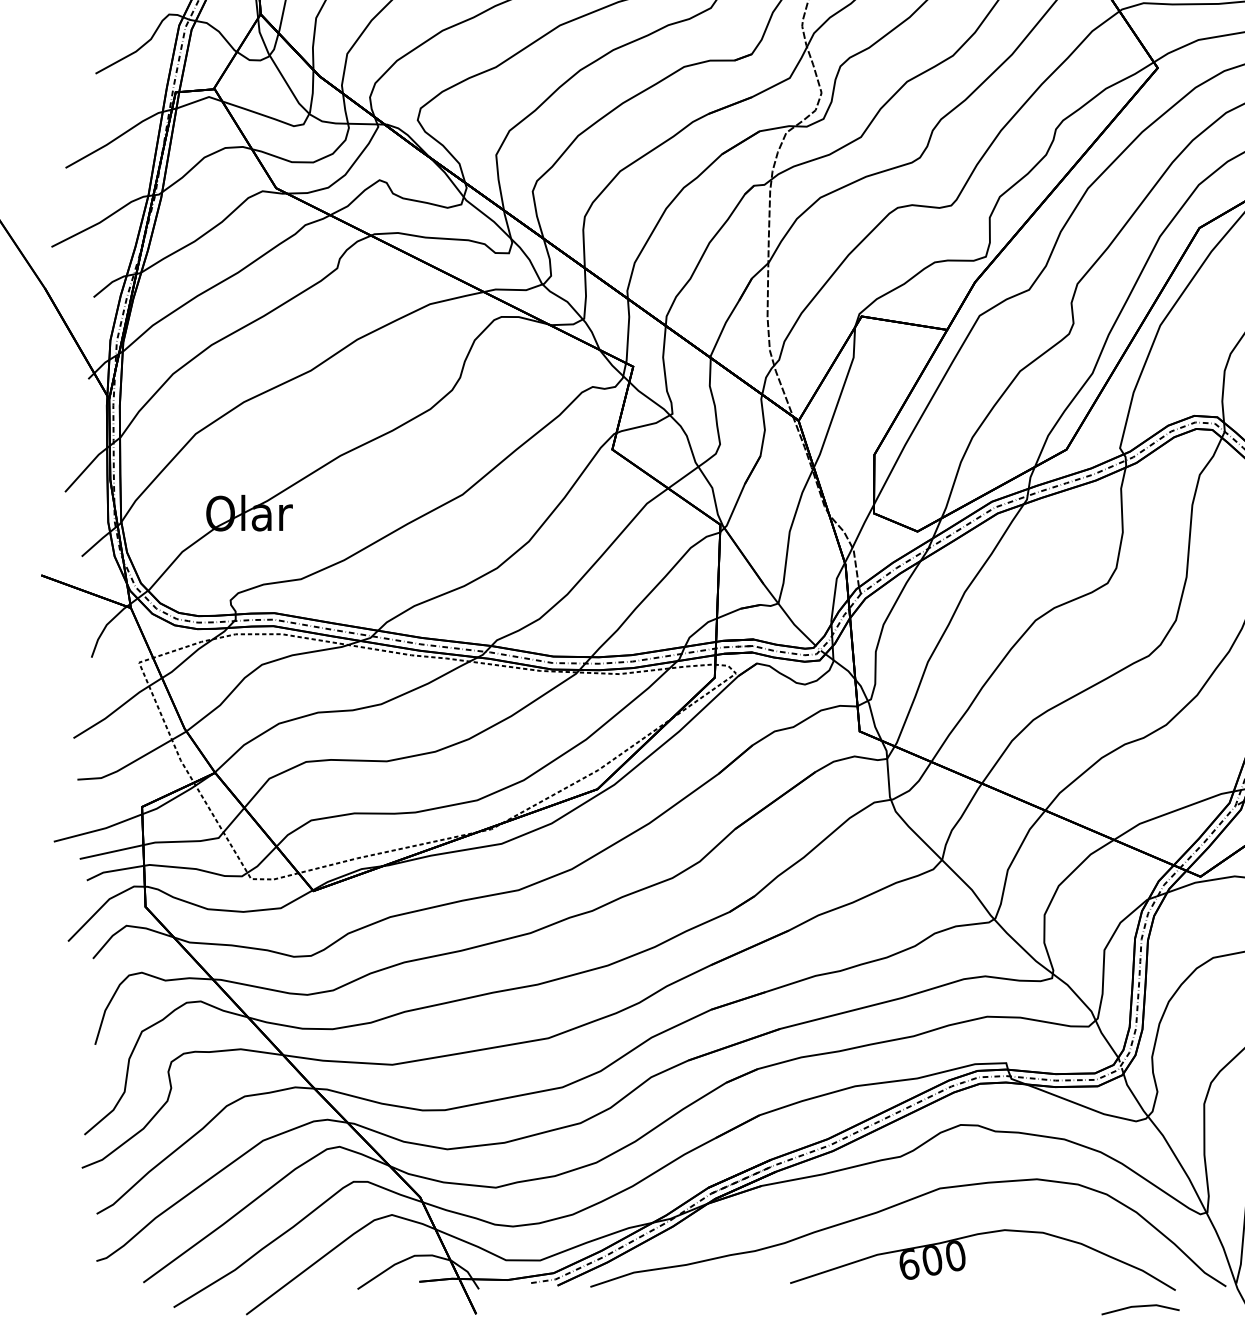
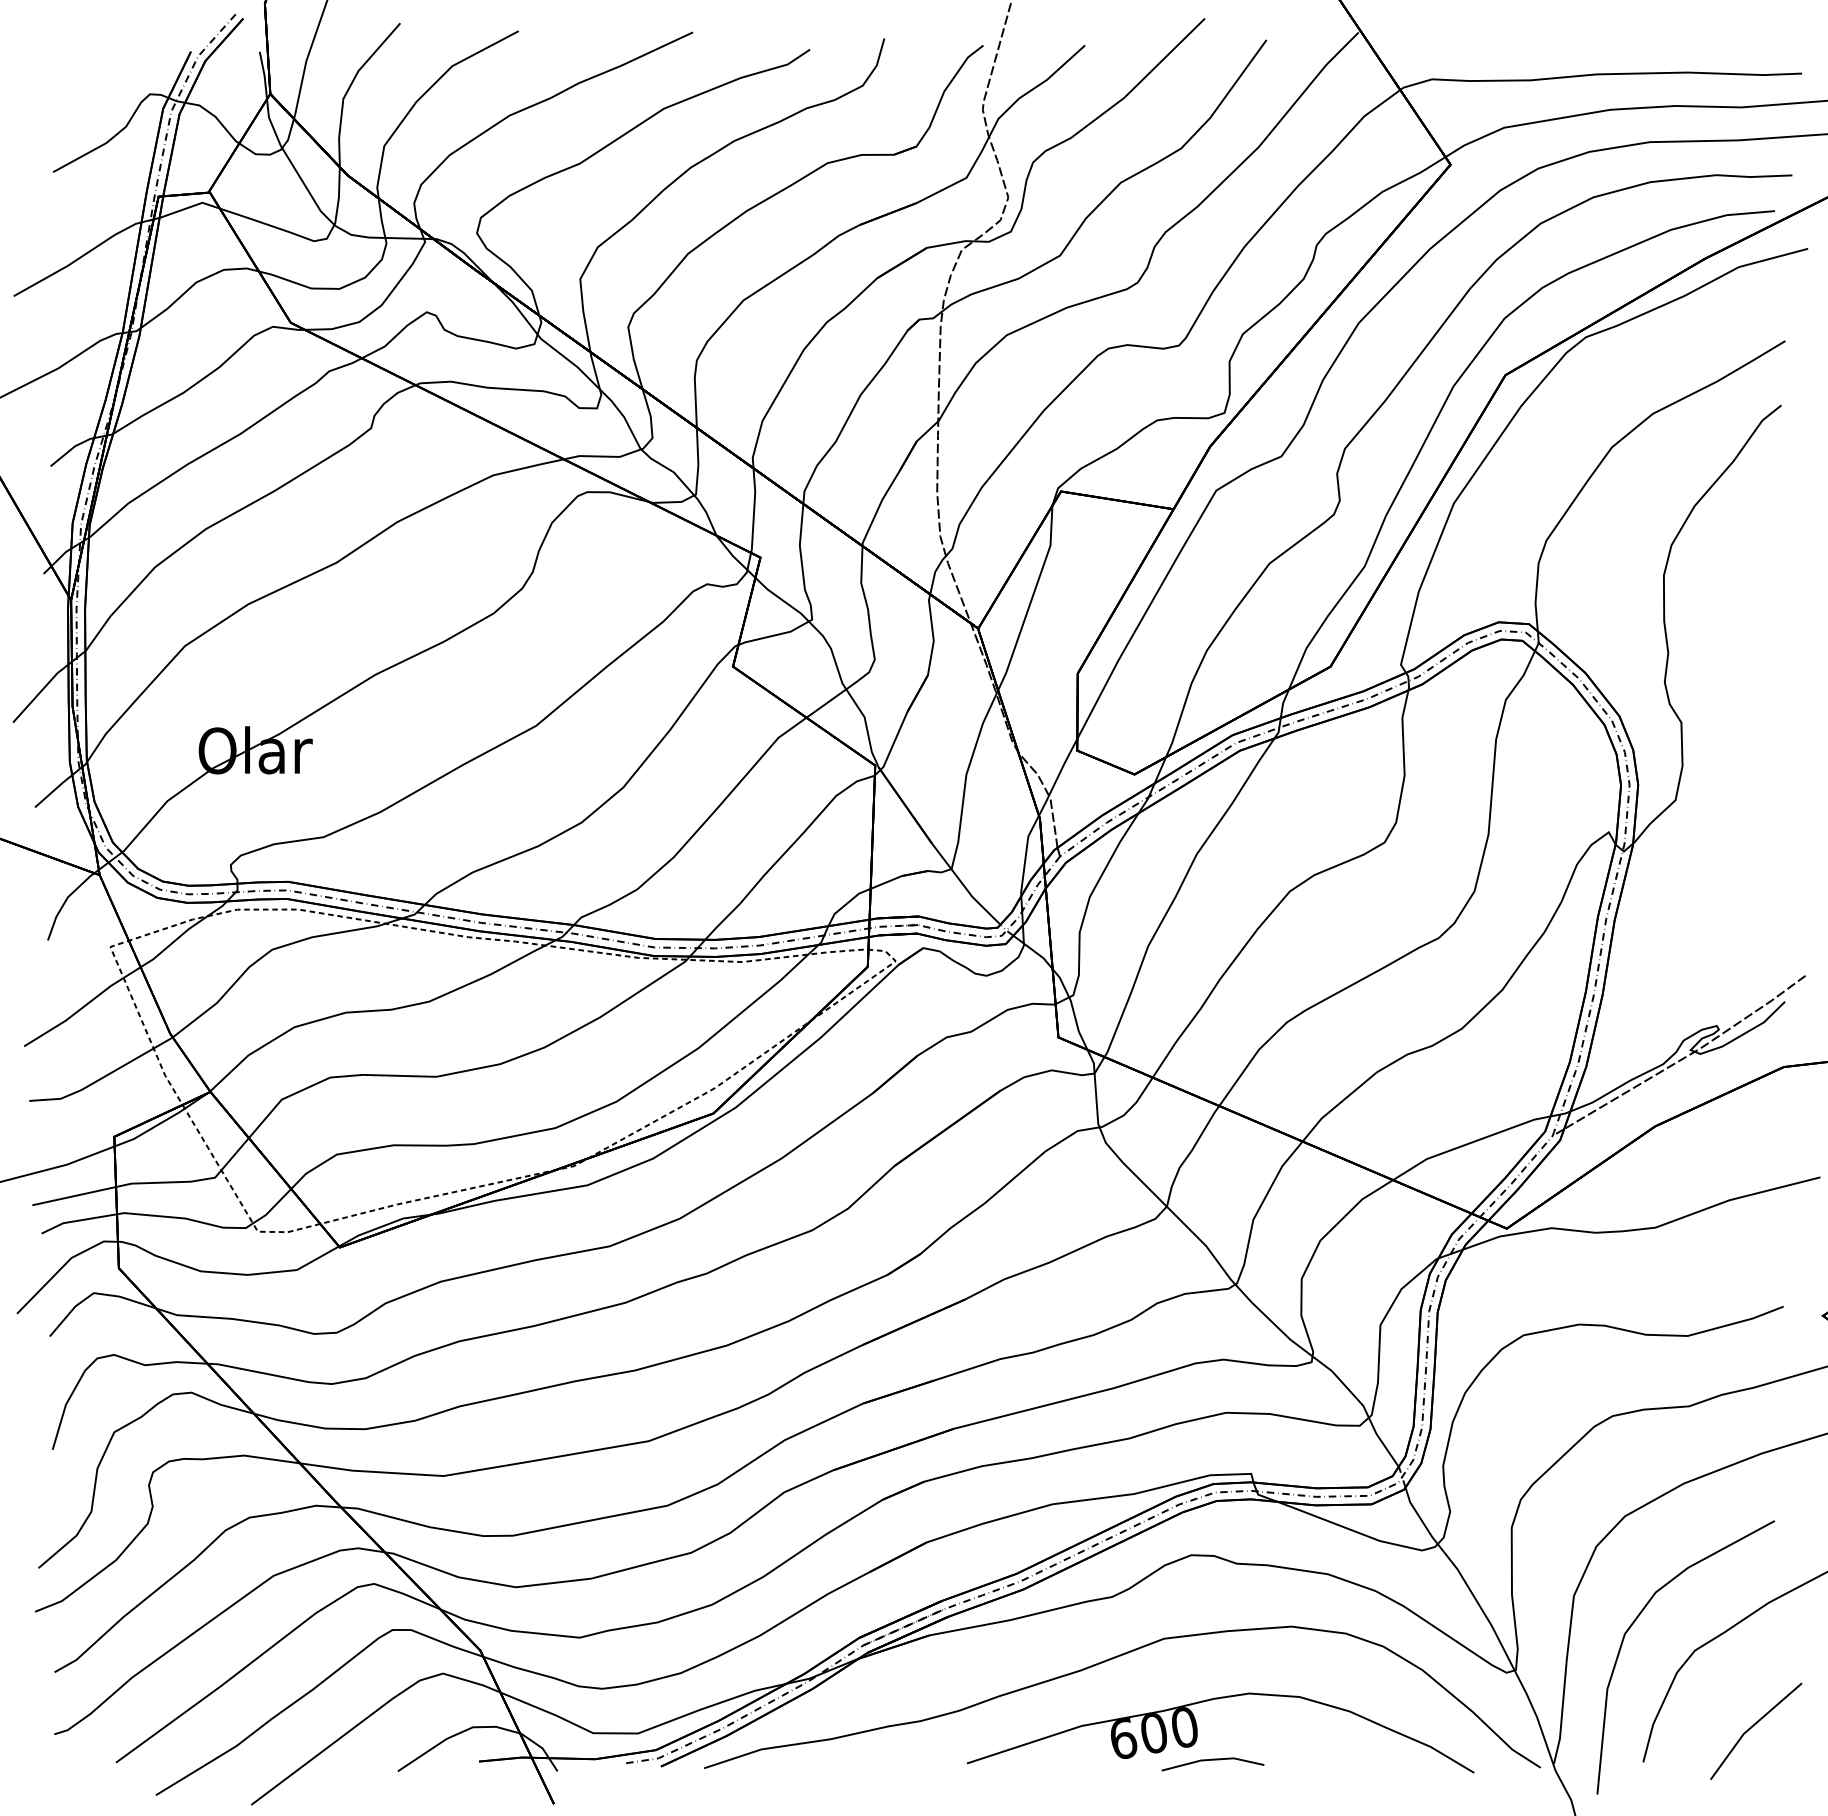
line: (1140, 1306) -> (1212, 1760), moved

